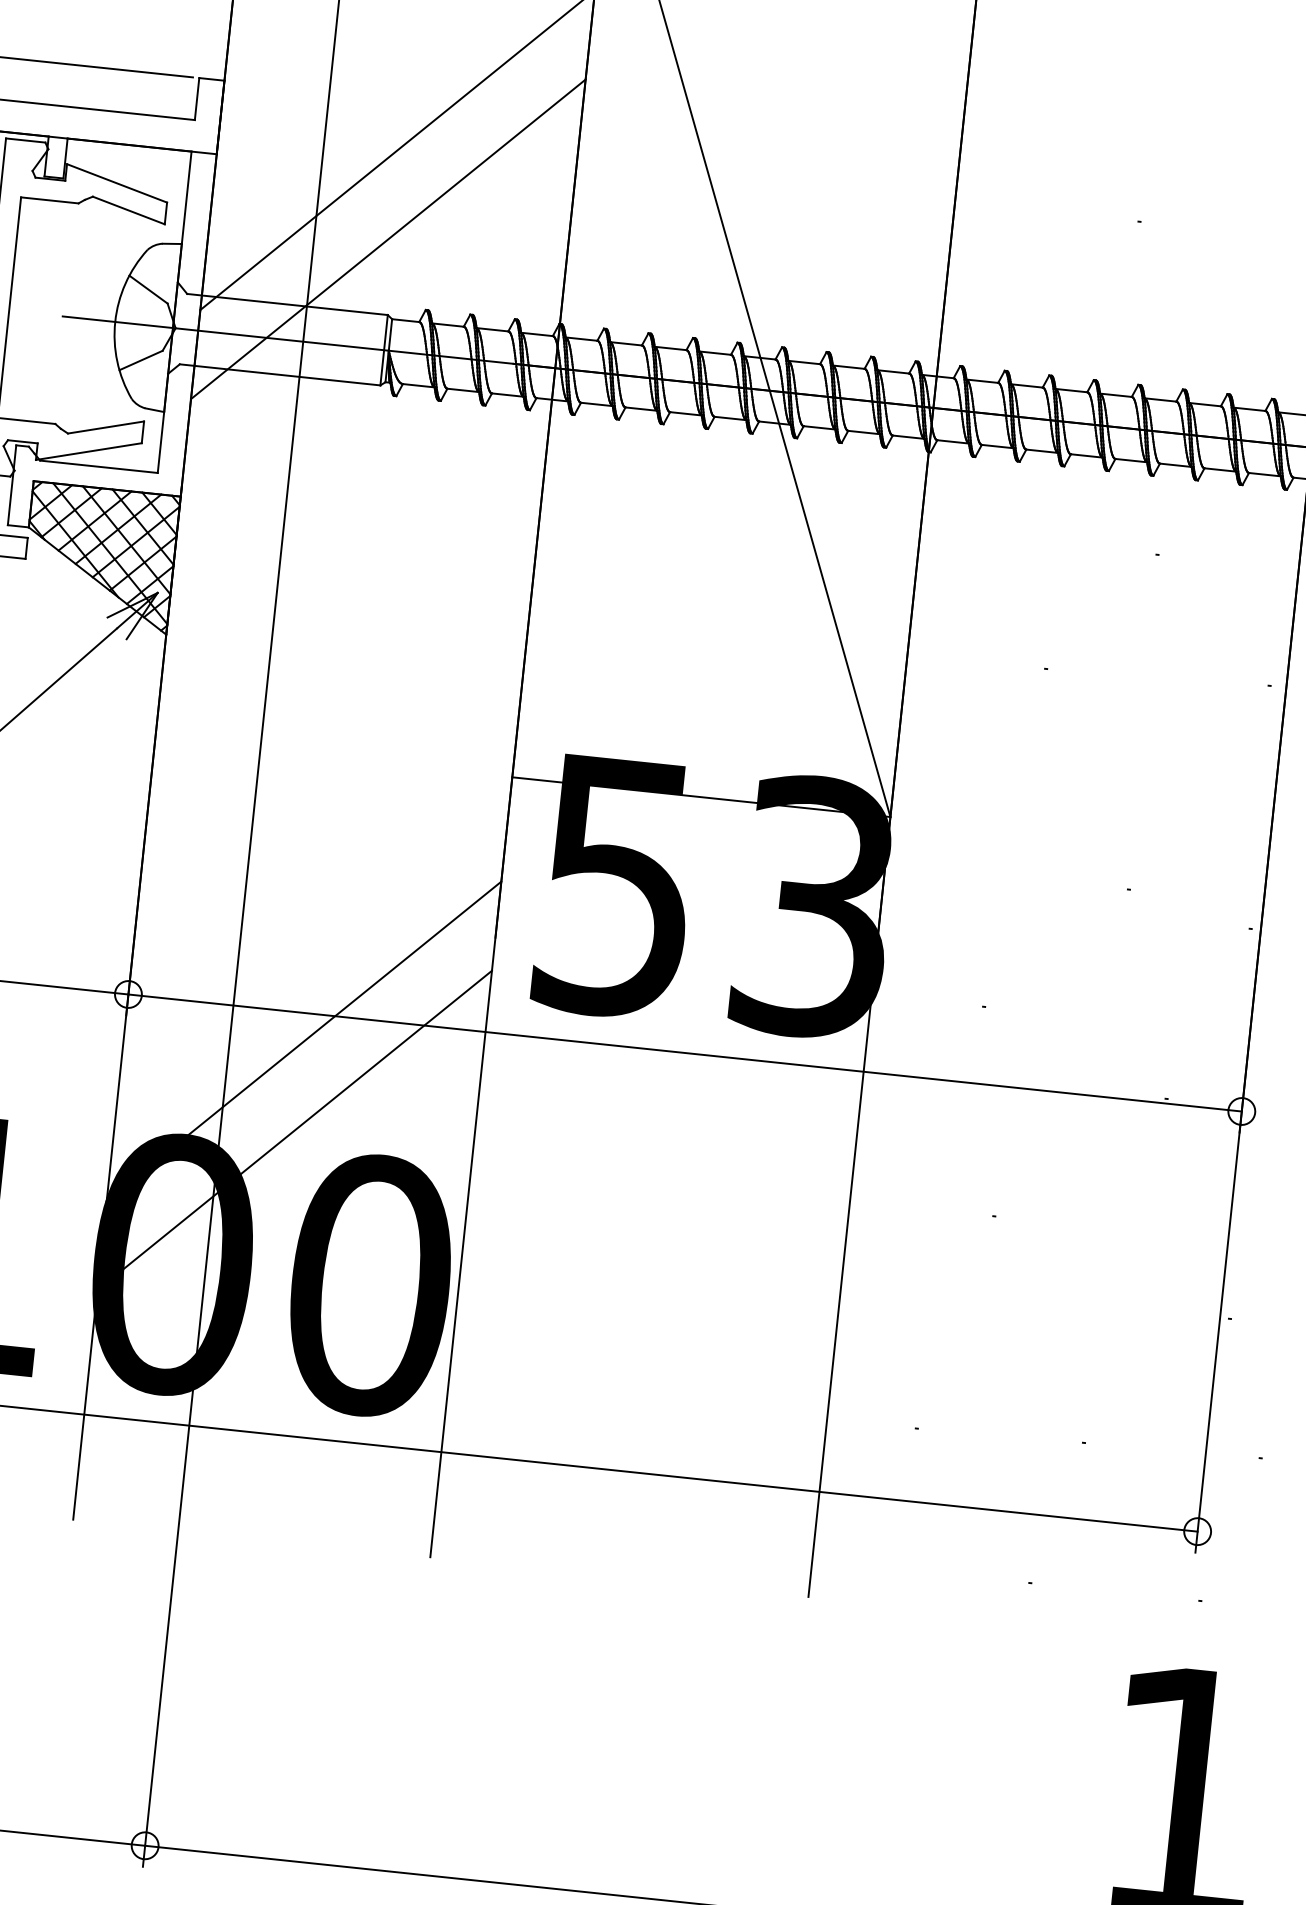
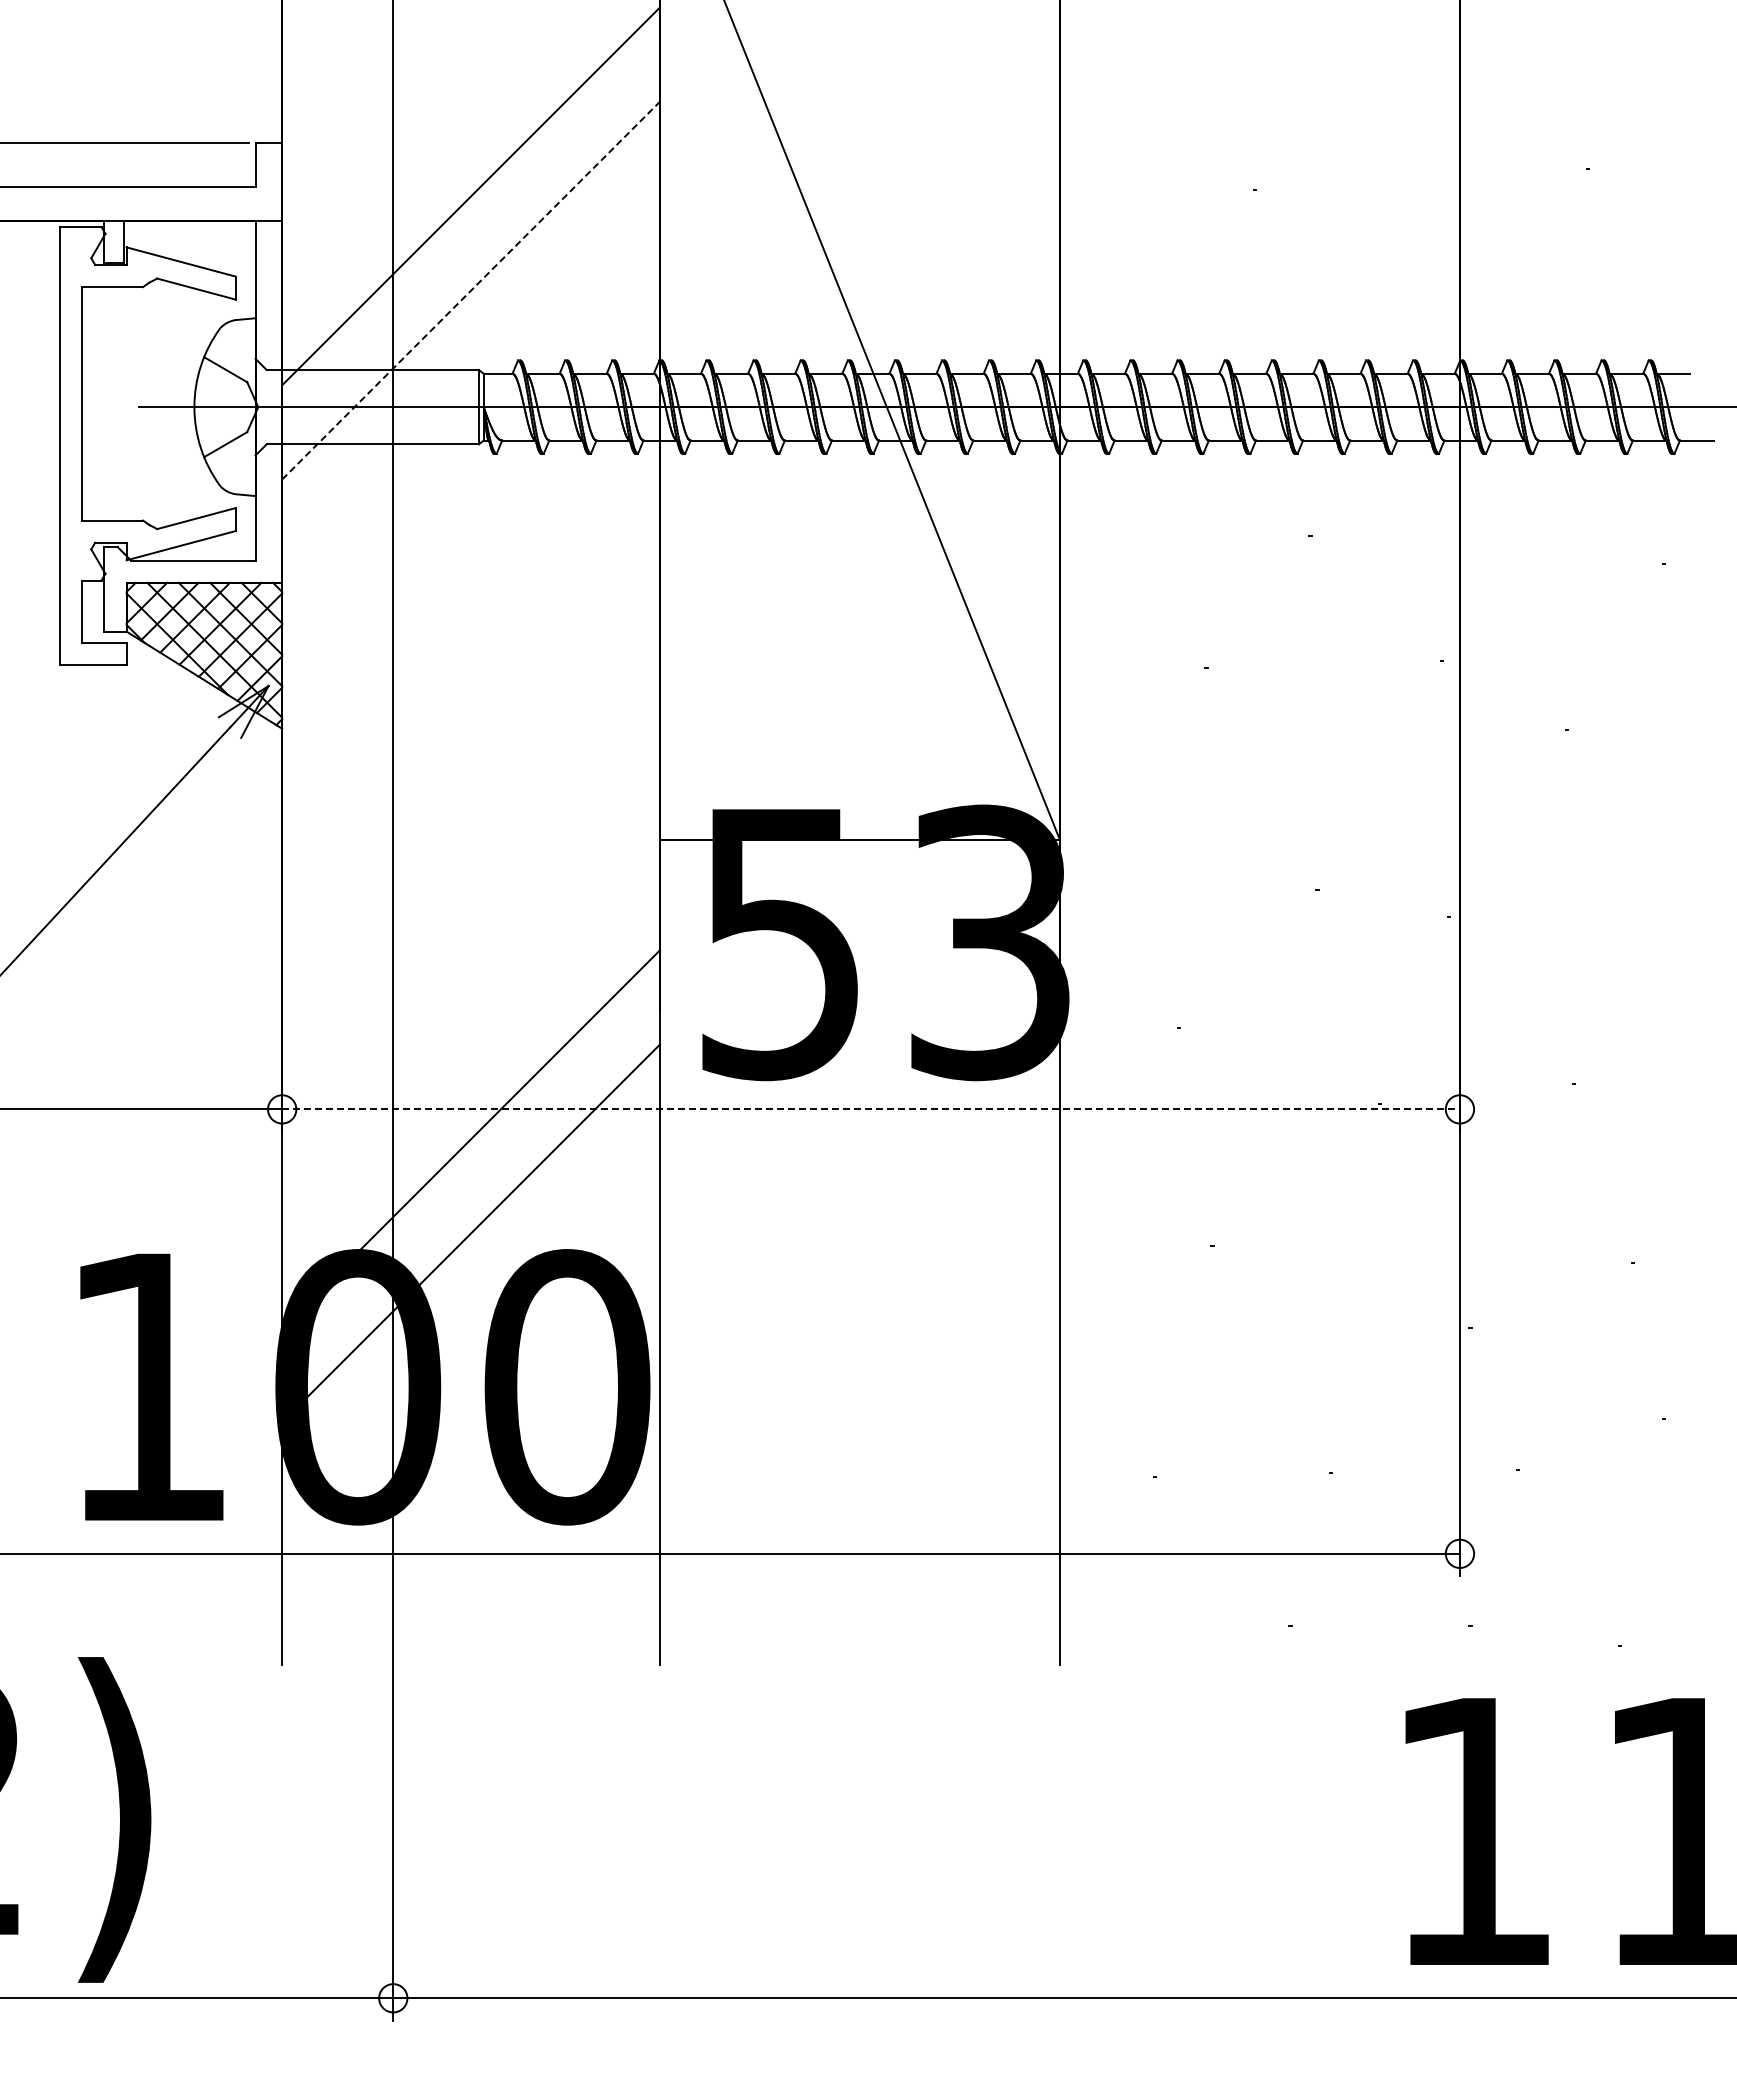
line: (388, 239) -> (471, 290), solid -> dashed
line: (685, 1053) -> (871, 1109), solid -> dashed

